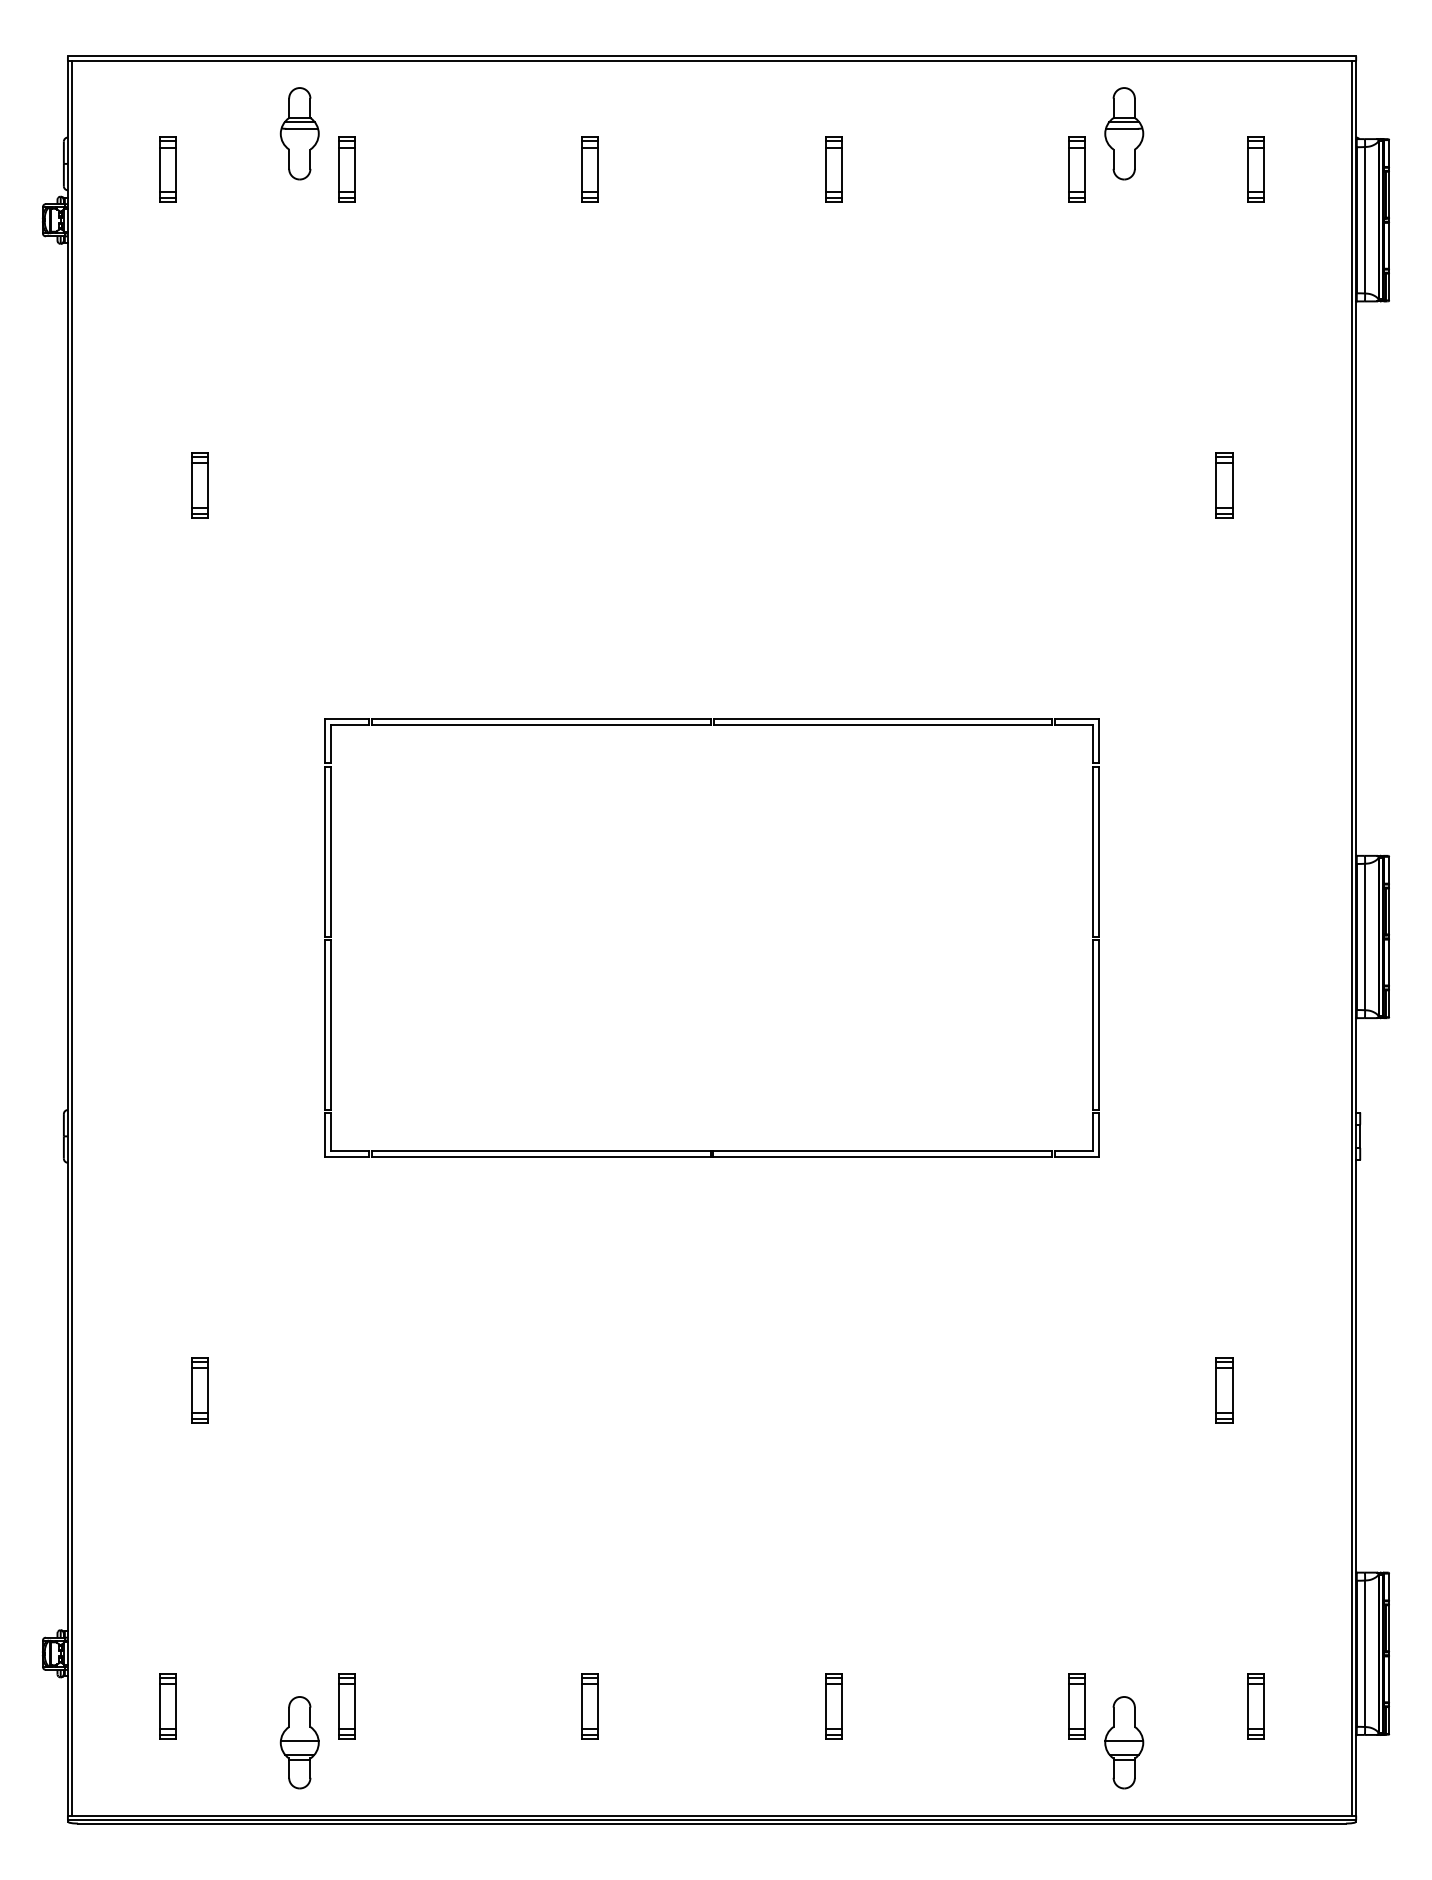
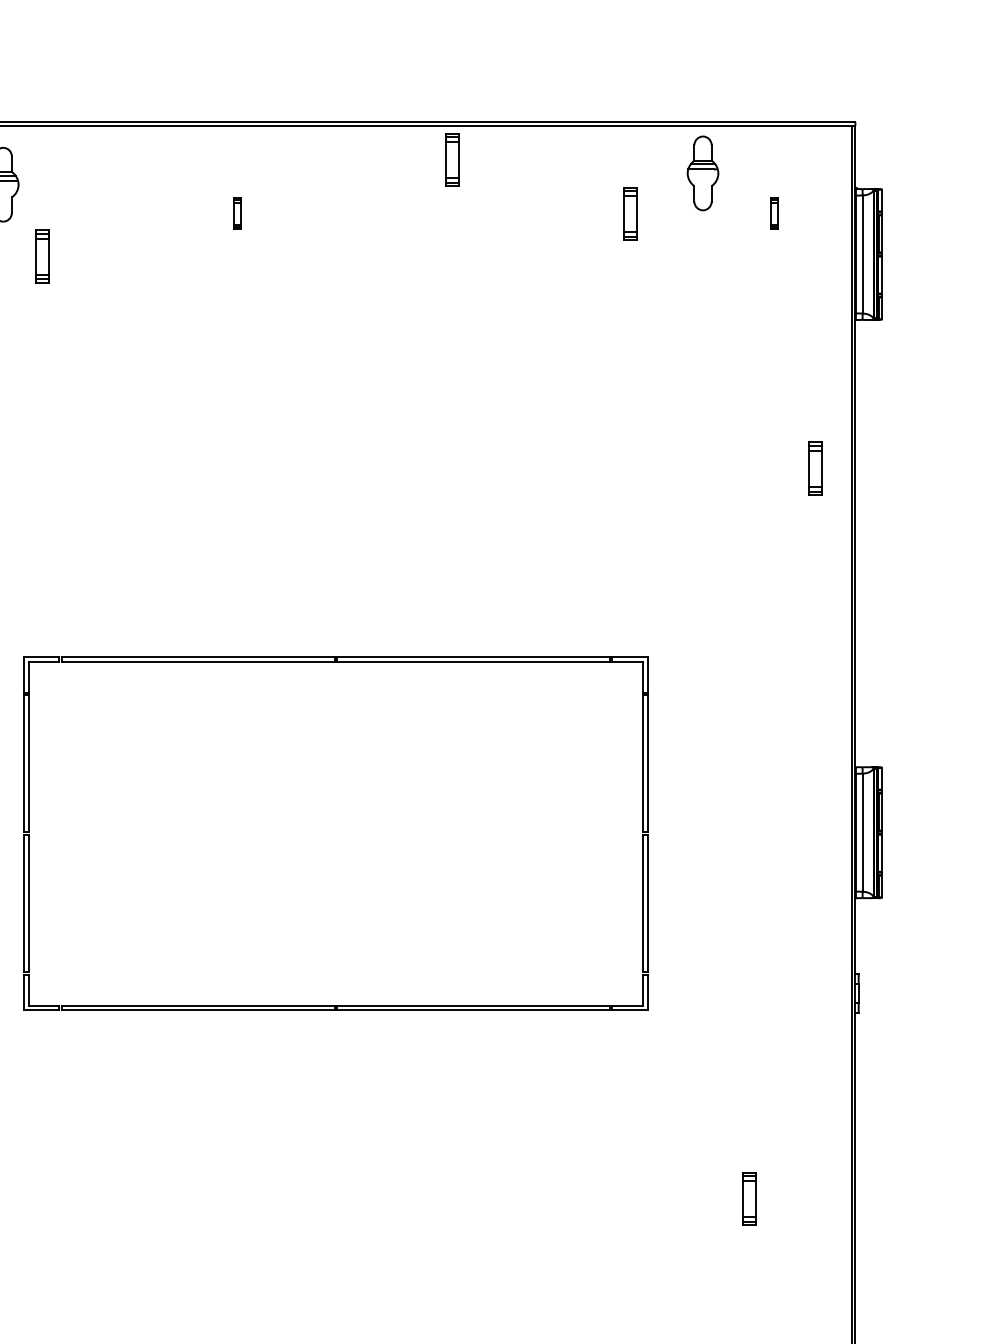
part: (1124, 133) -> (703, 173), moved
part: (346, 169) -> (42, 256), moved
part: (589, 169) -> (236, 213), size x0.6
part: (833, 169) -> (452, 159), moved
part: (1255, 169) -> (774, 213), size x0.6
part: (1224, 485) -> (815, 468), moved

